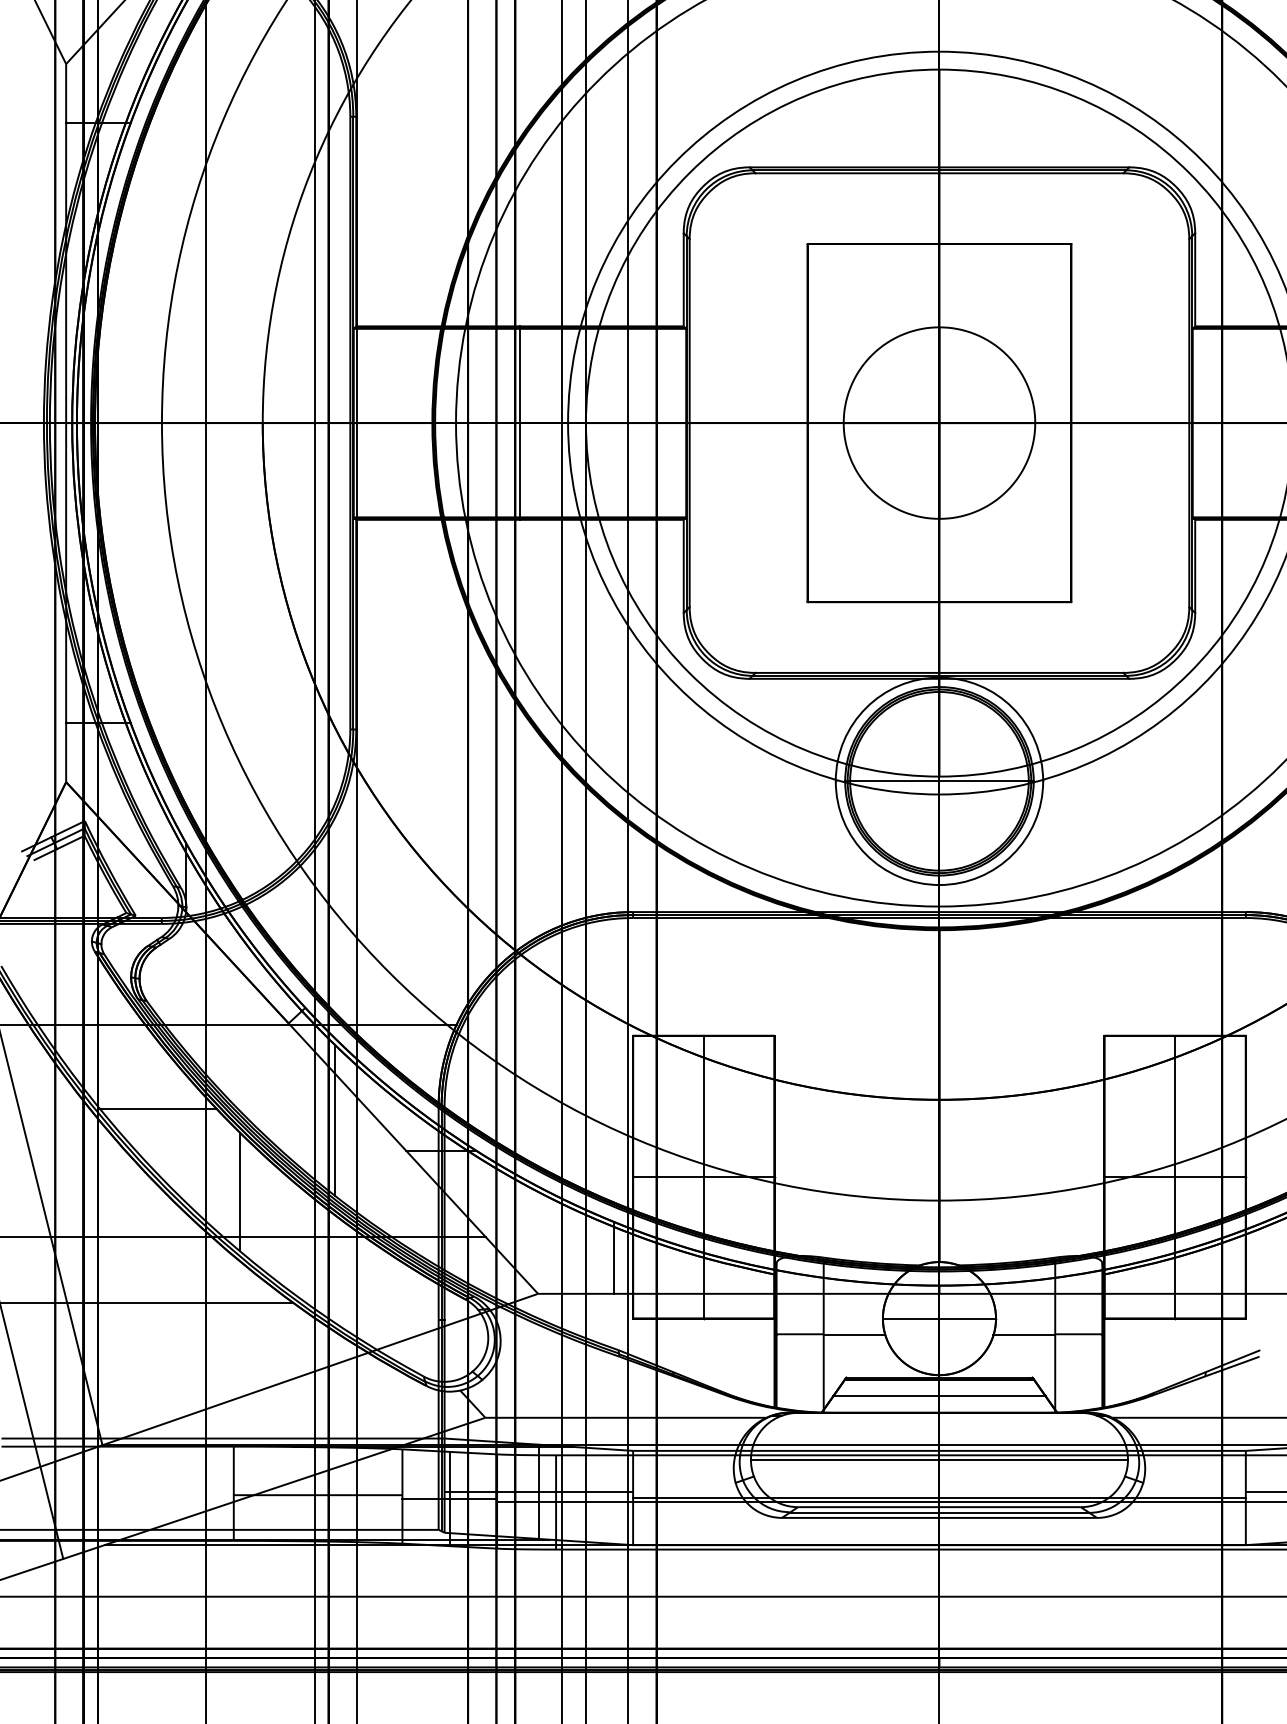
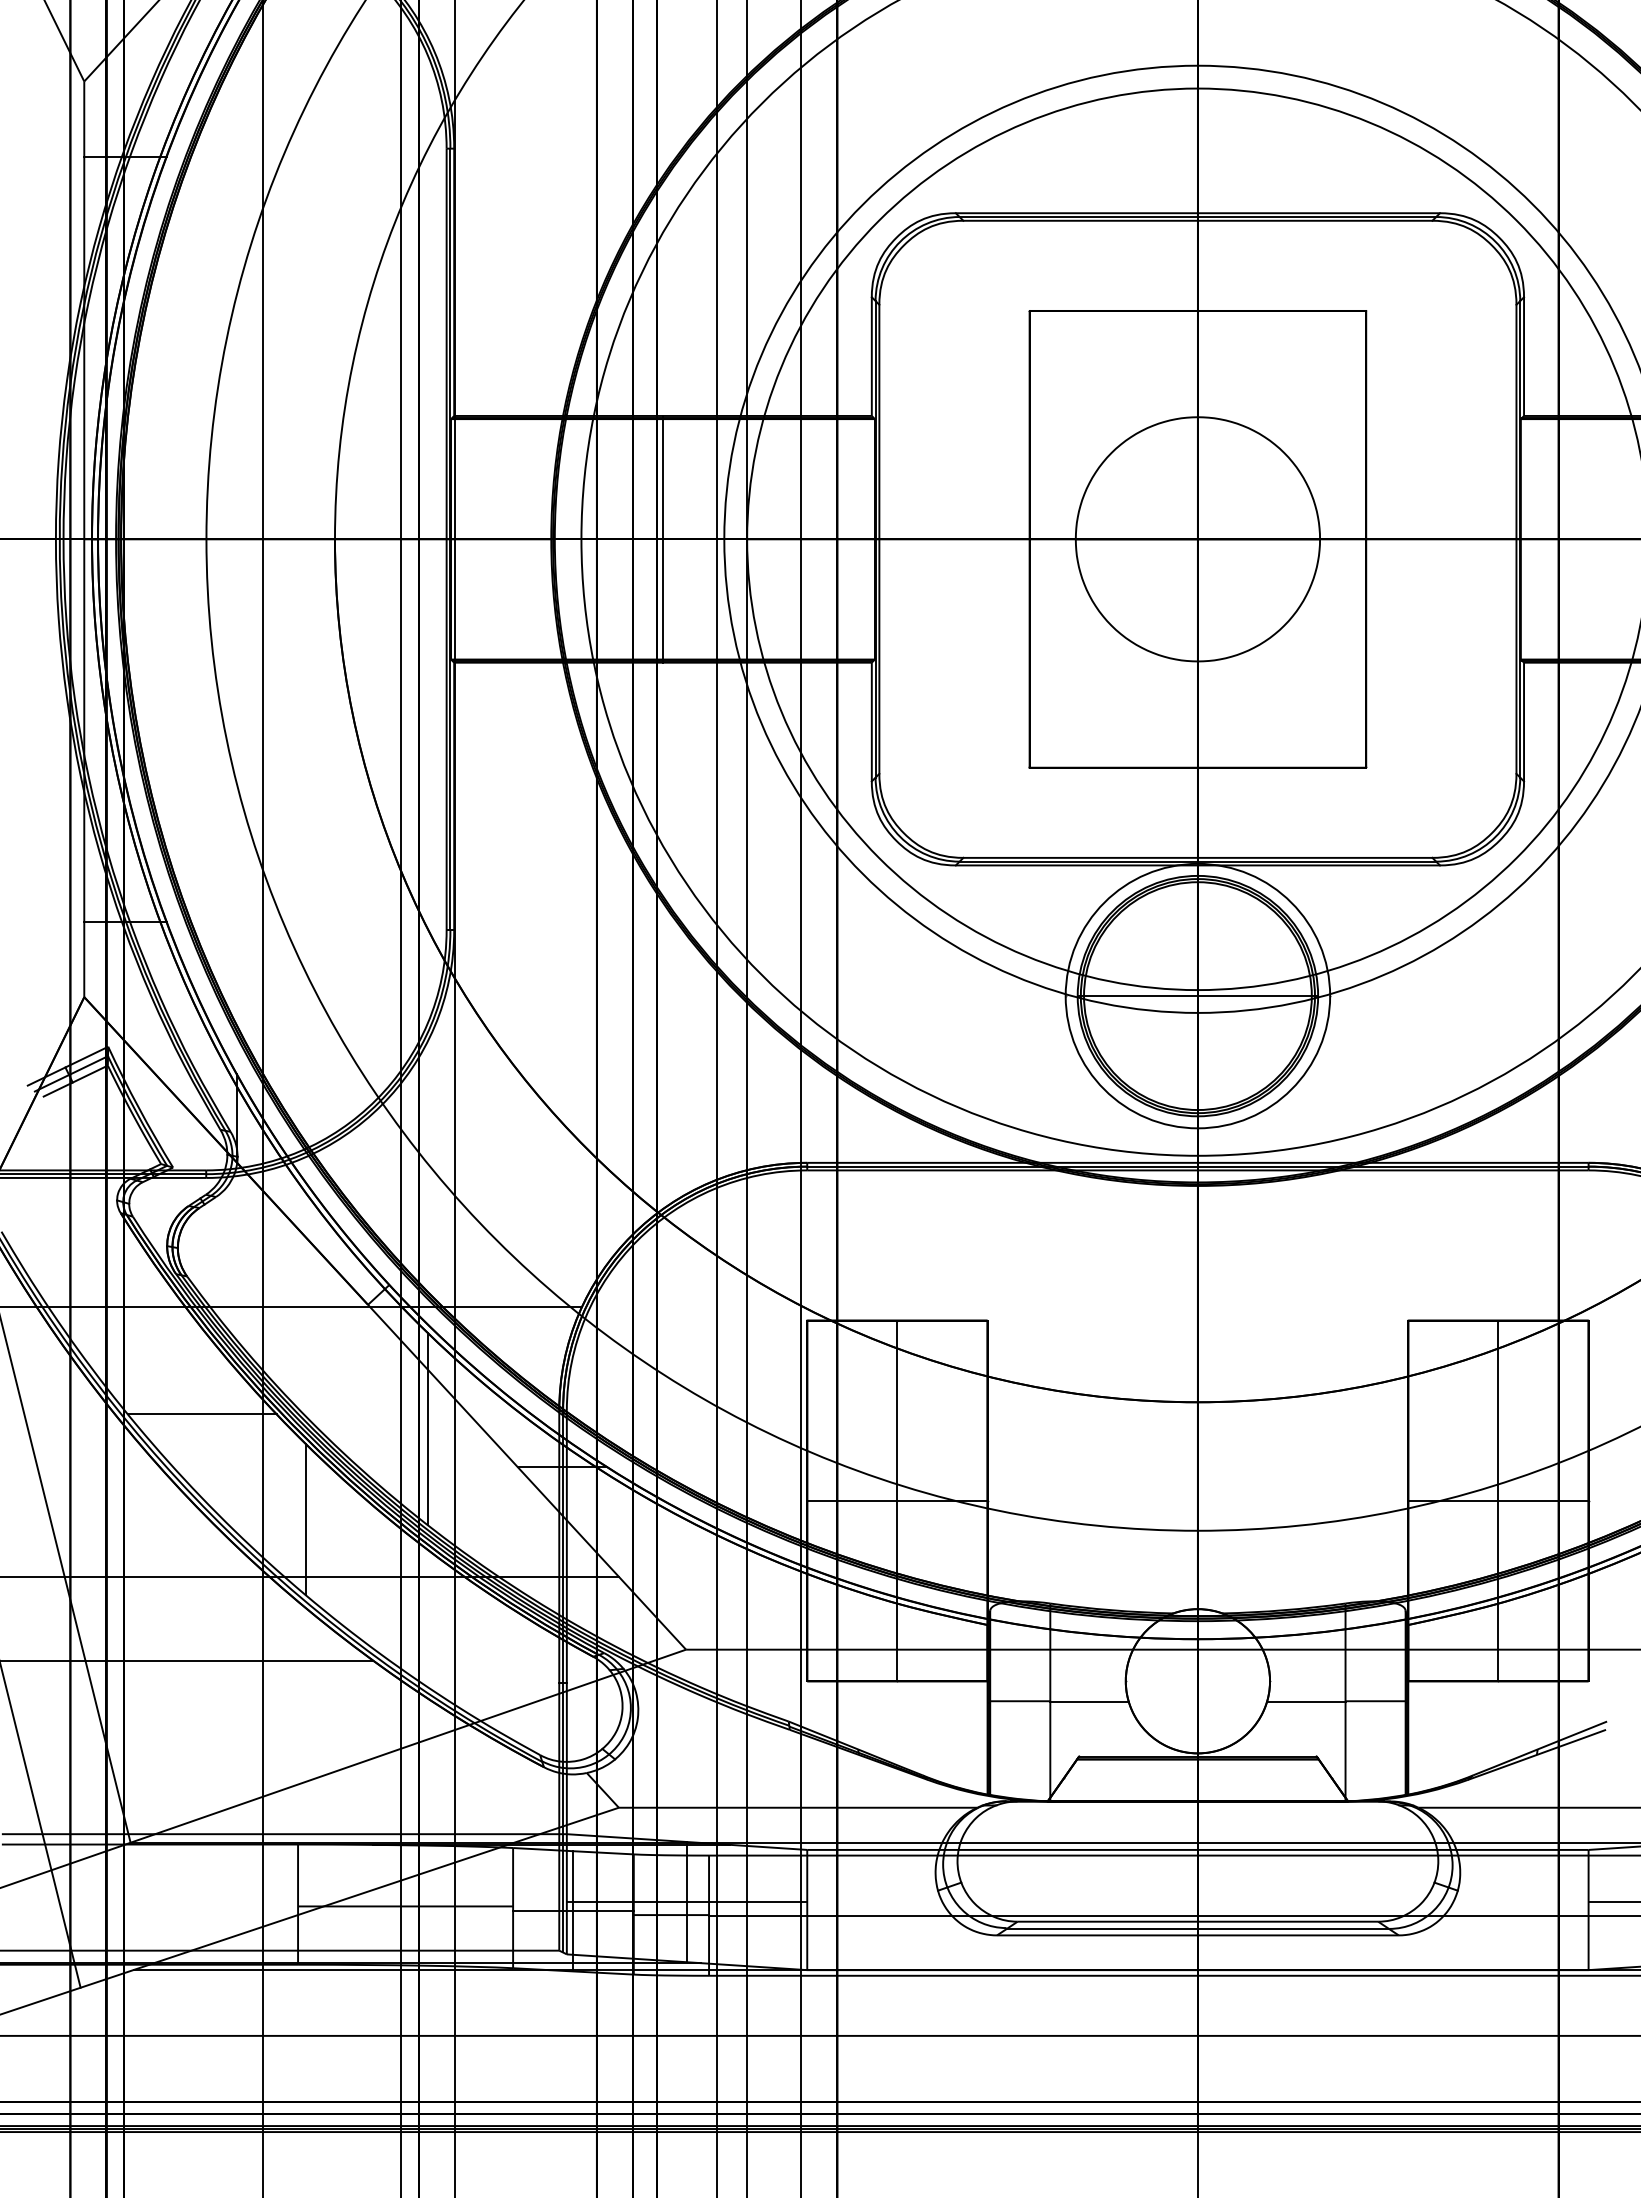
line: (613, 1257) -> (782, 1603), removed
line: (939, 1318) -> (1197, 1681), removed
line: (939, 1396) -> (1197, 1780), removed
line: (939, 1459) -> (1197, 1861), removed
line: (939, 1498) -> (1197, 1910), removed

